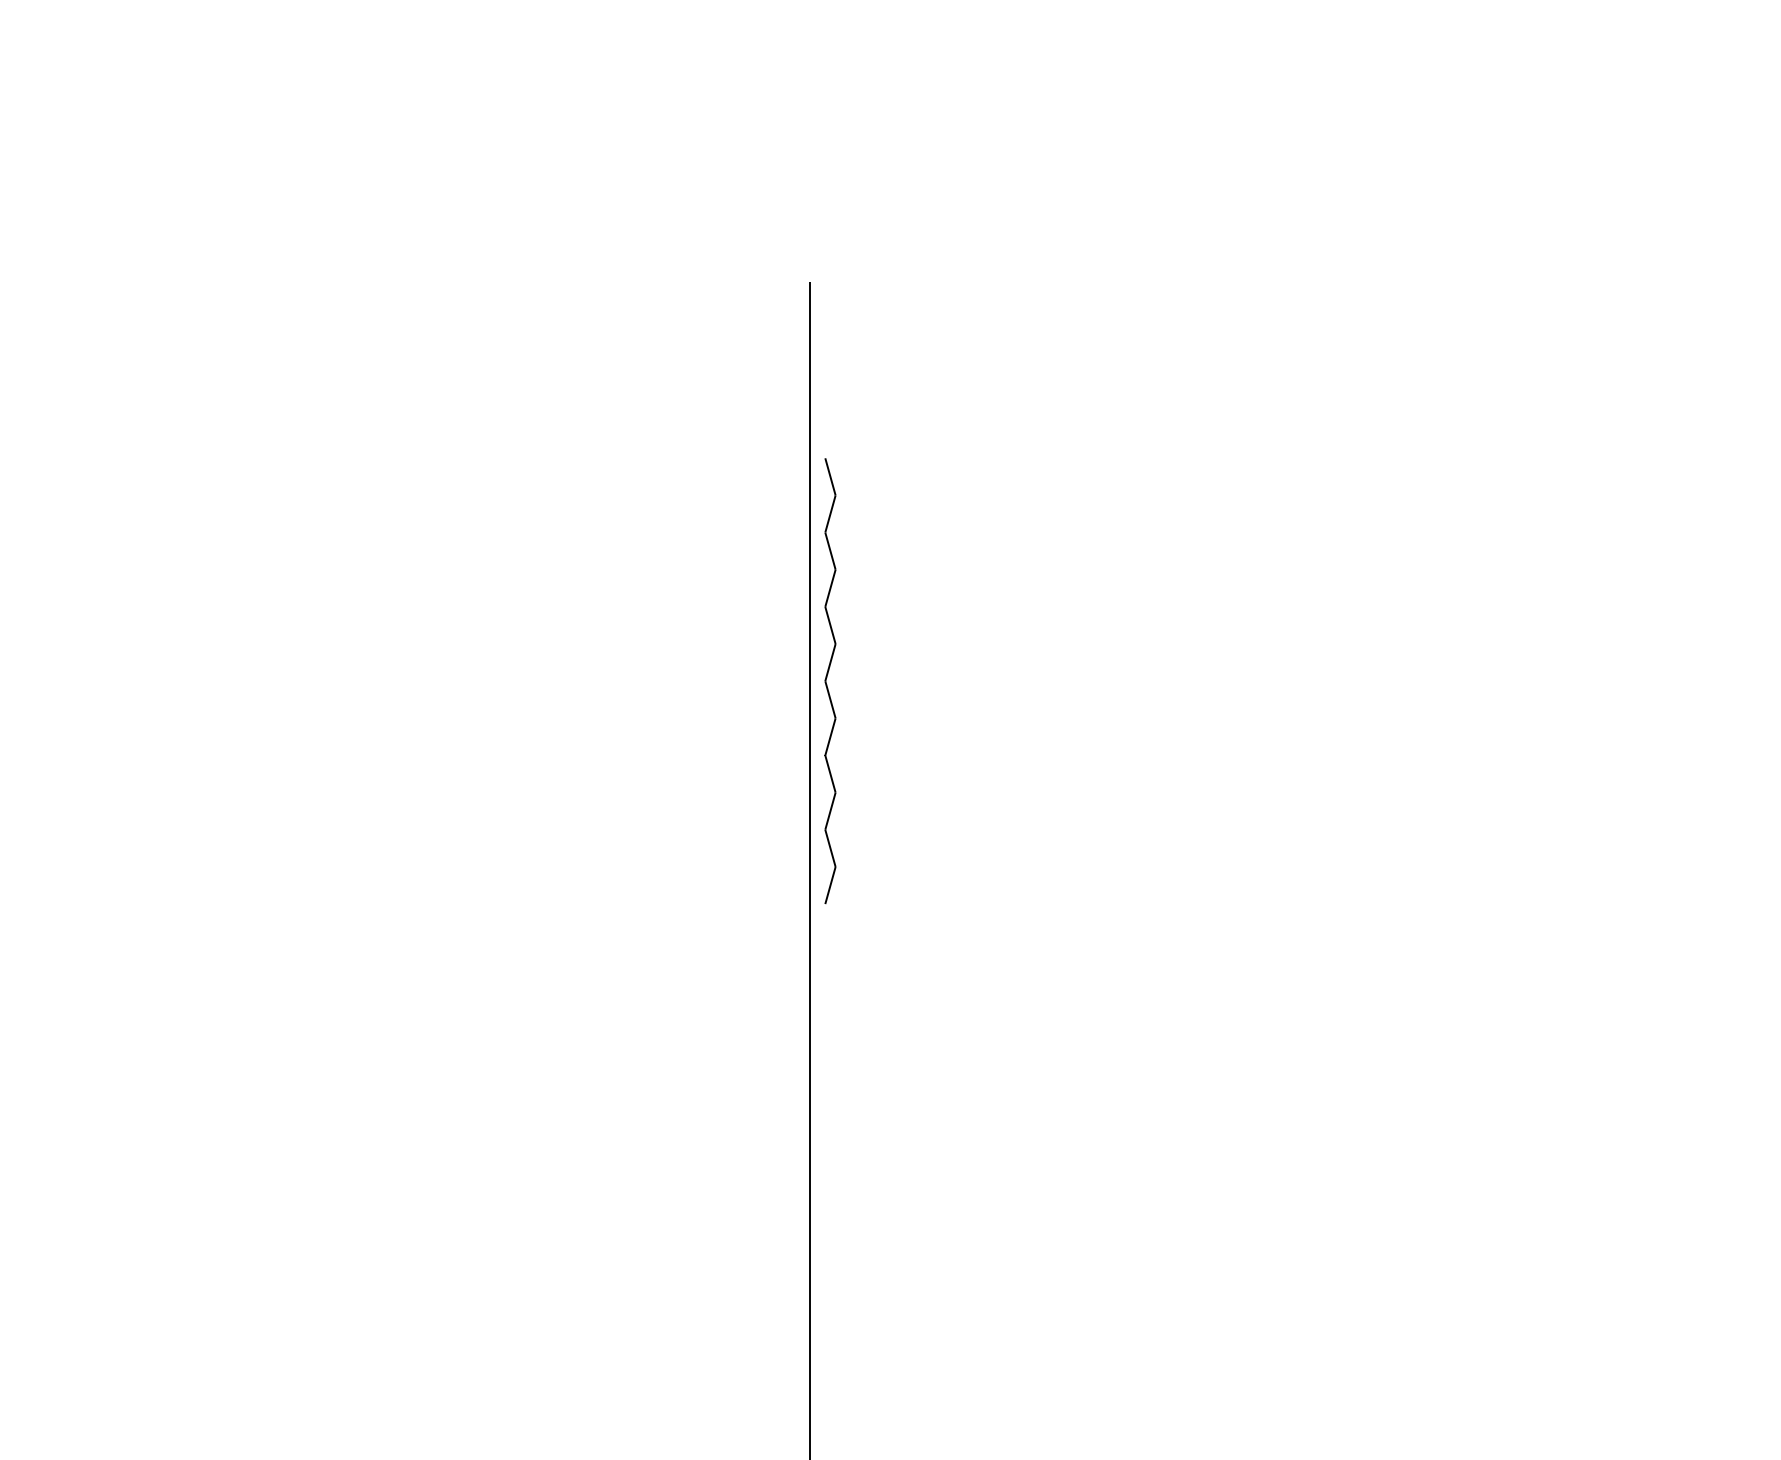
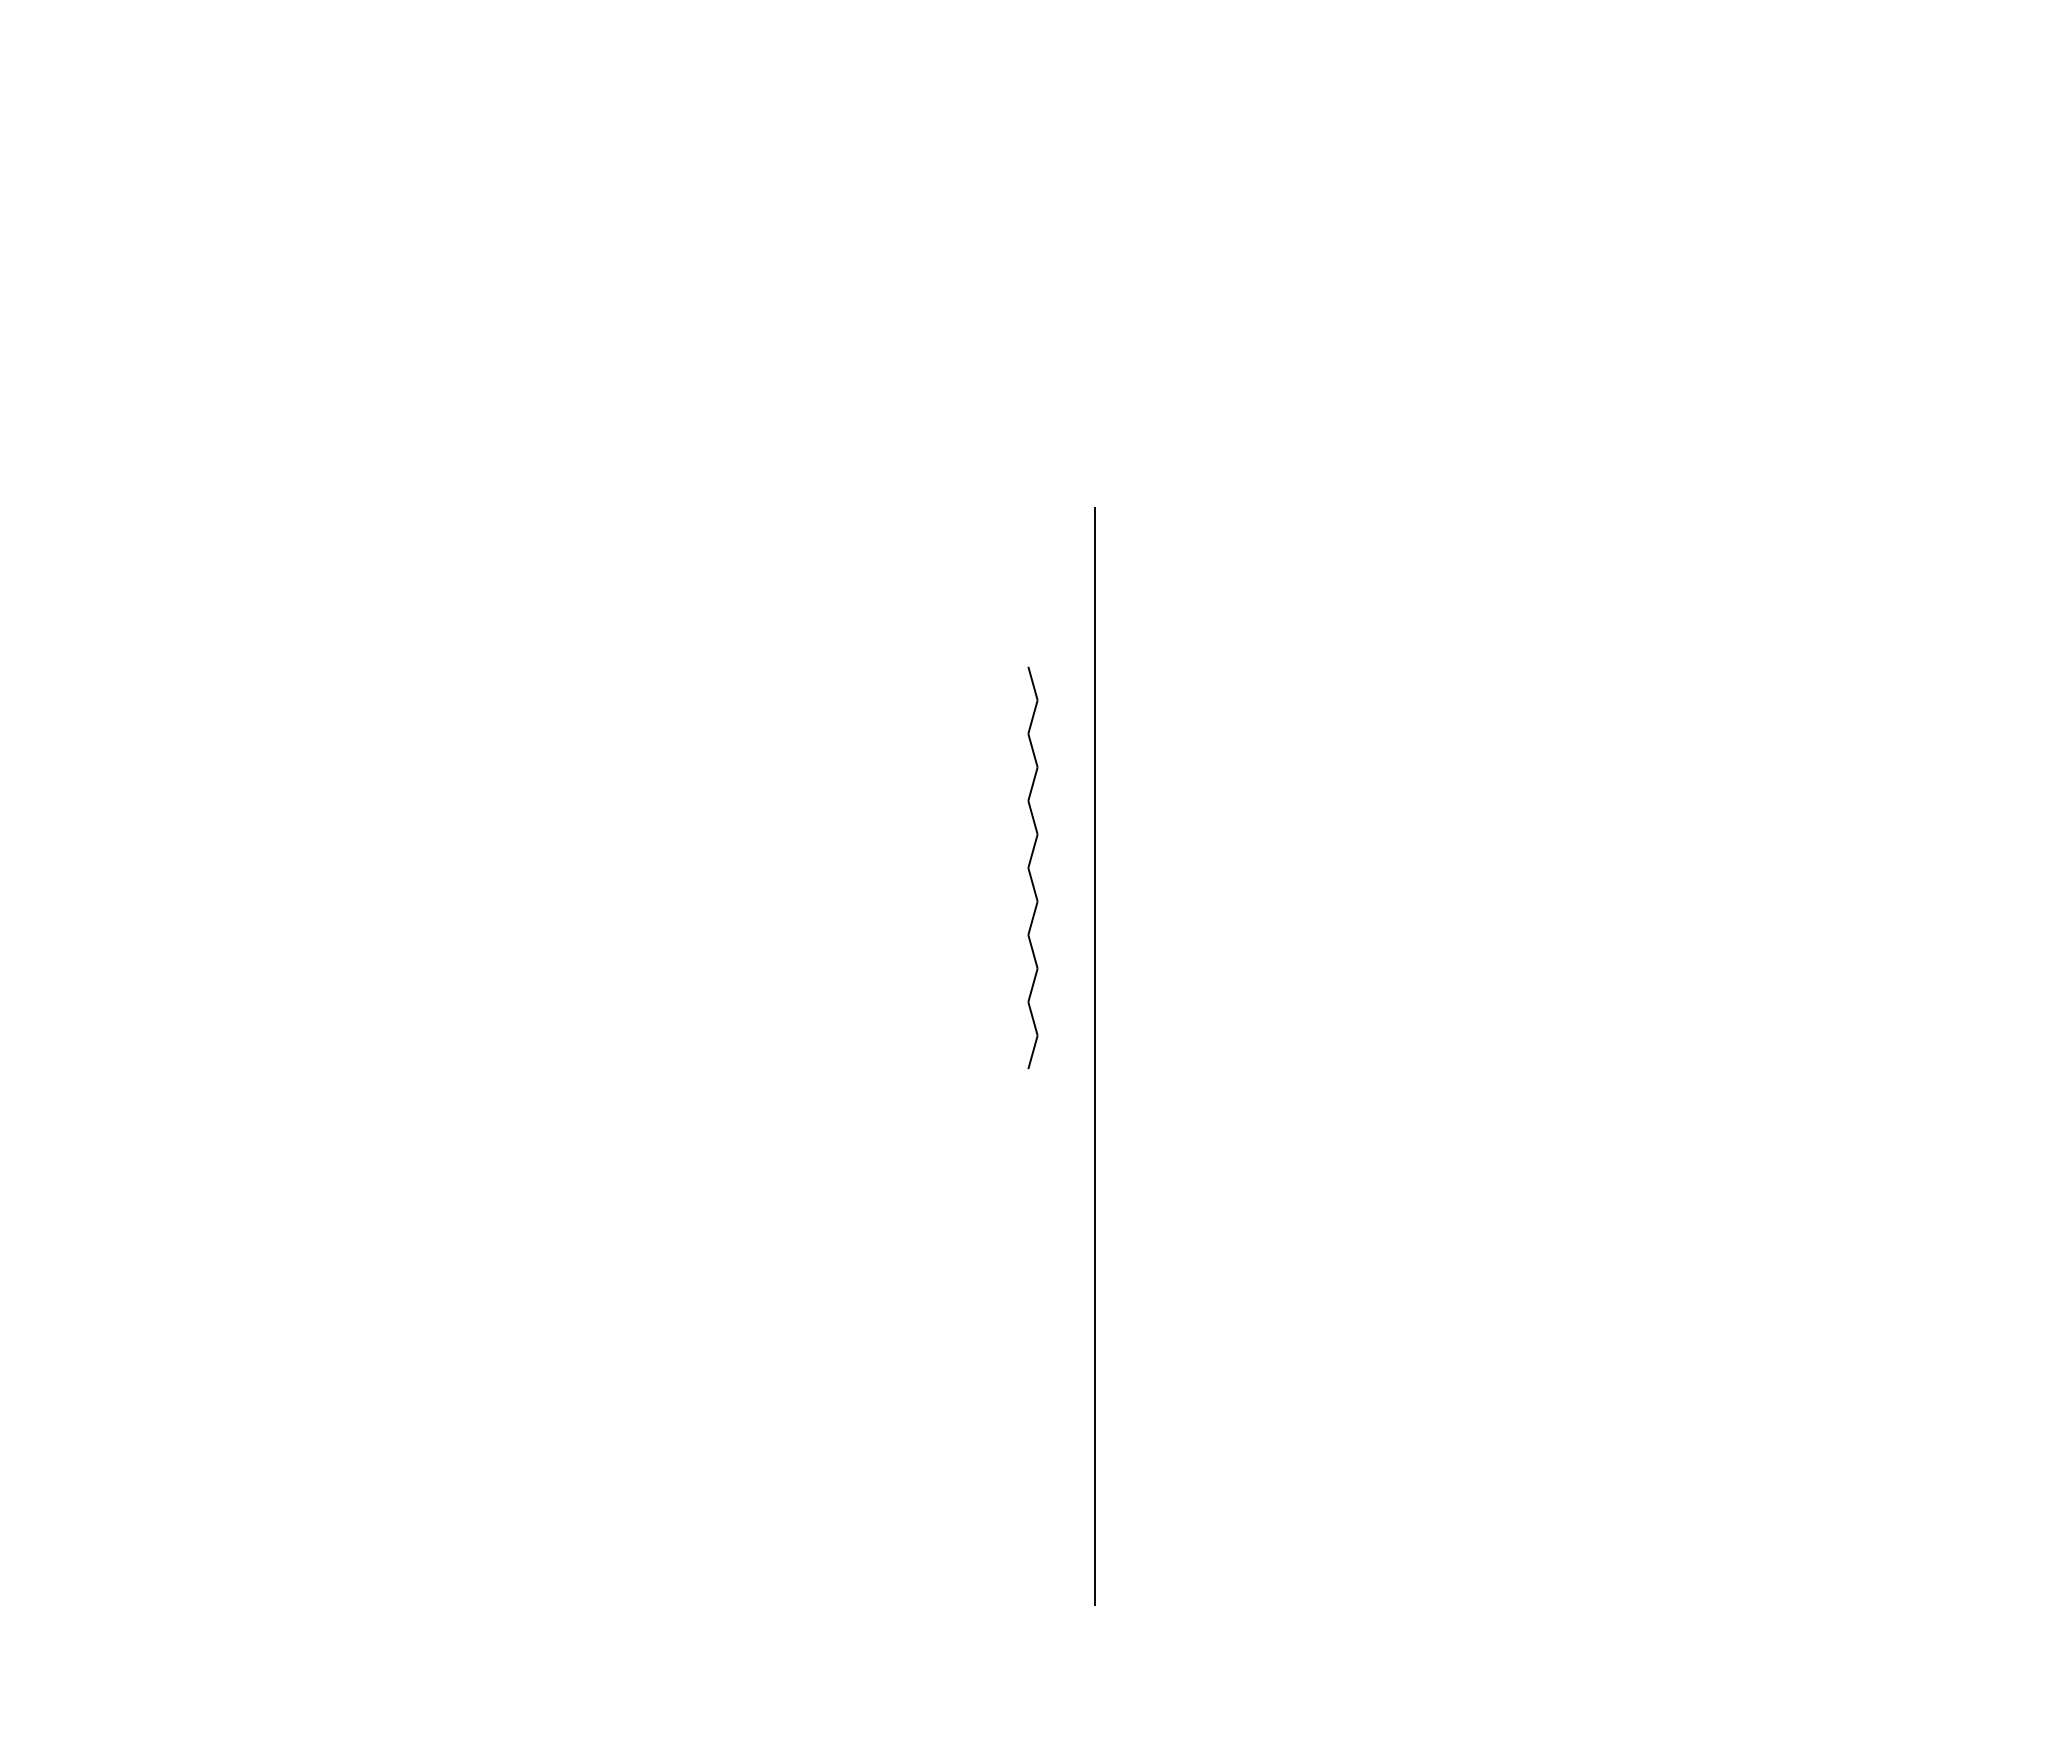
part: (829, 680) -> (1032, 867), moved

